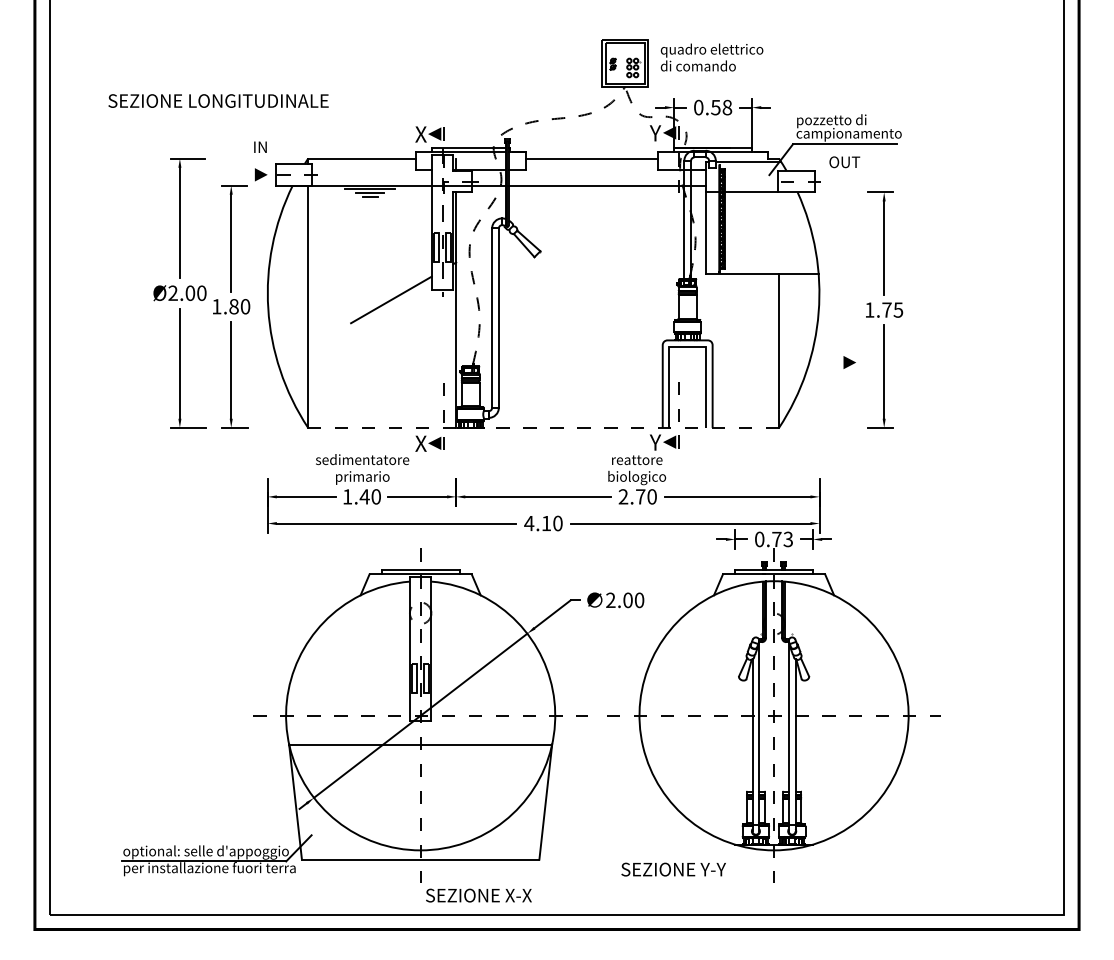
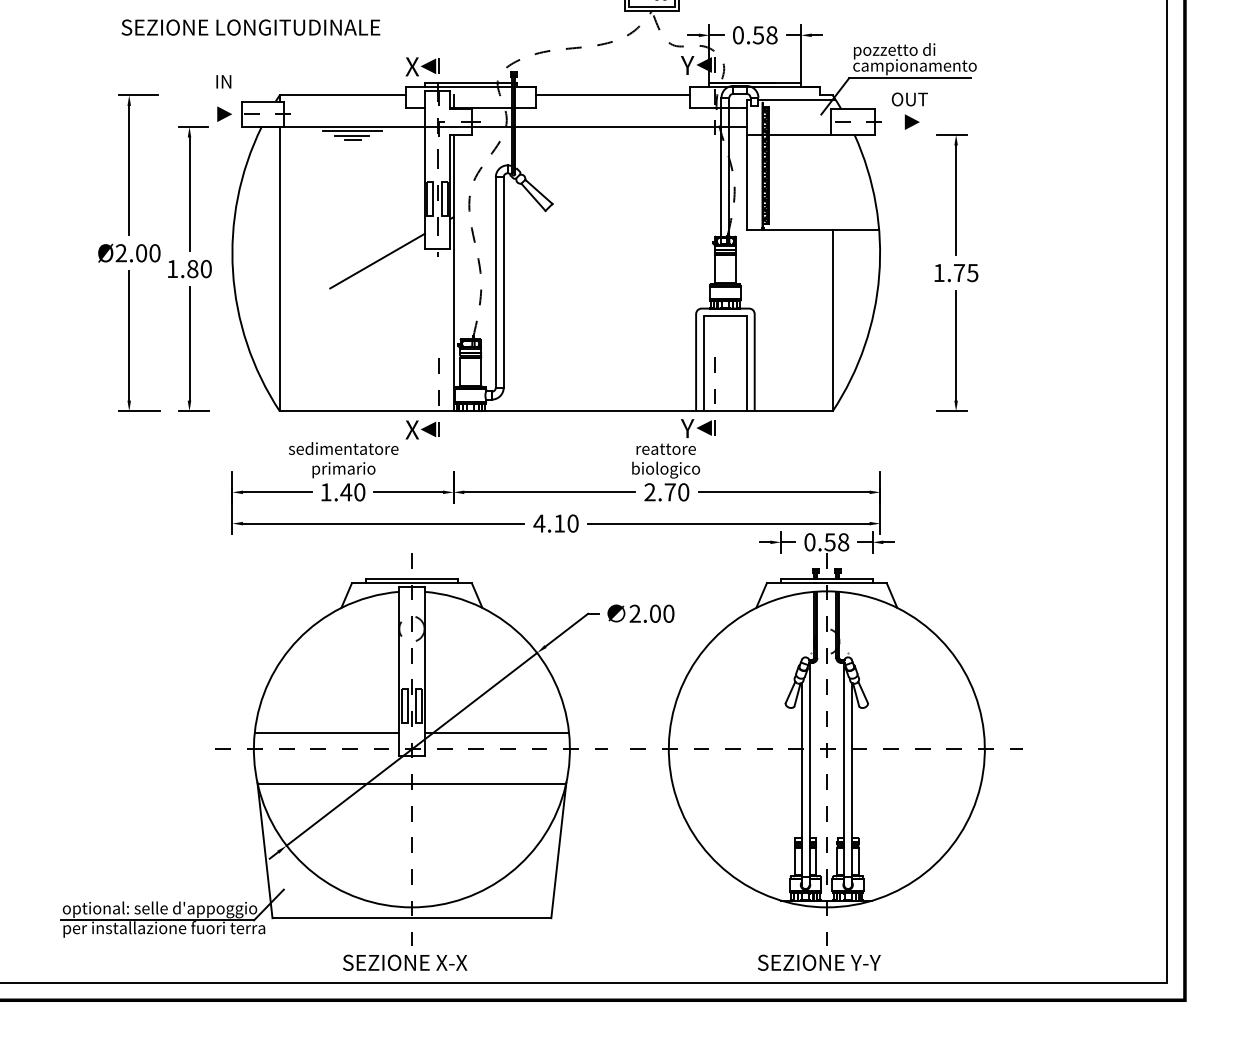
text: (218, 100) -> (250, 26), moved
line: (849, 362) -> (911, 122), moved
line: (543, 427) -> (556, 410), dashed -> solid
text: (782, 539) -> (836, 542), 0.73 -> 0.58
line: (347, 701) -> (326, 732), added
line: (492, 701) -> (496, 732), added
text: (673, 869) -> (819, 962), moved
text: (478, 895) -> (404, 962), moved

